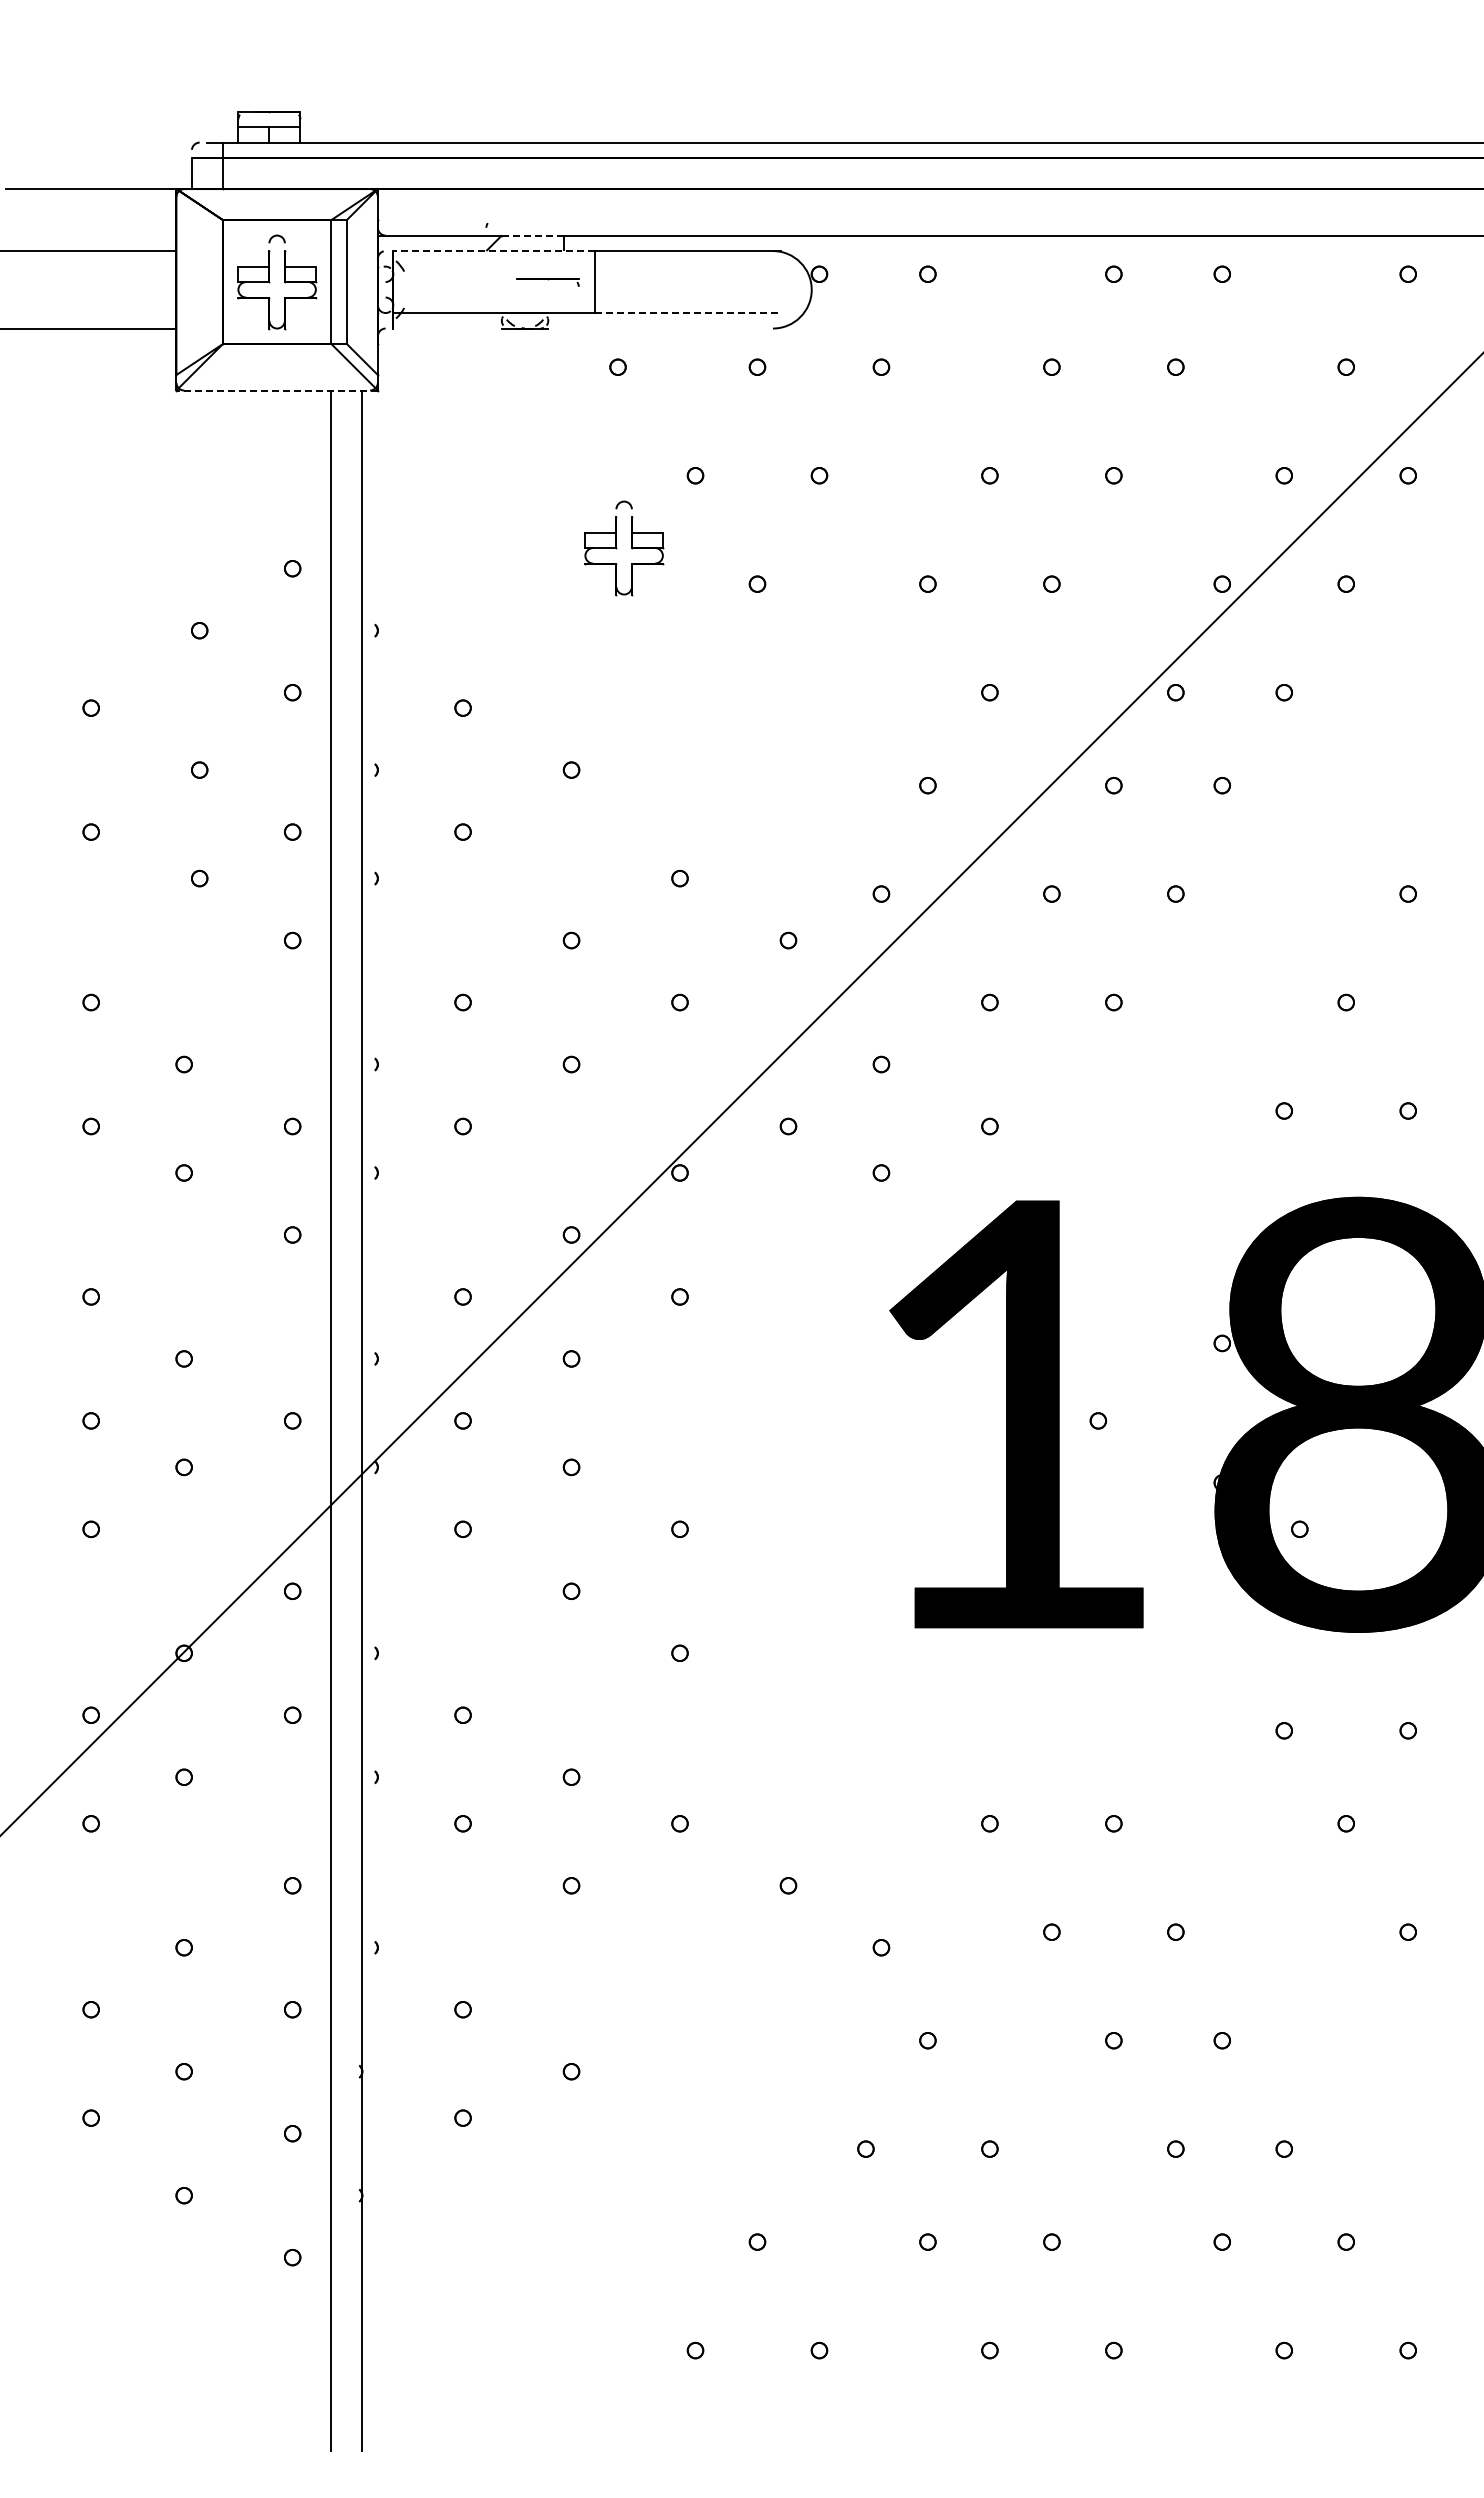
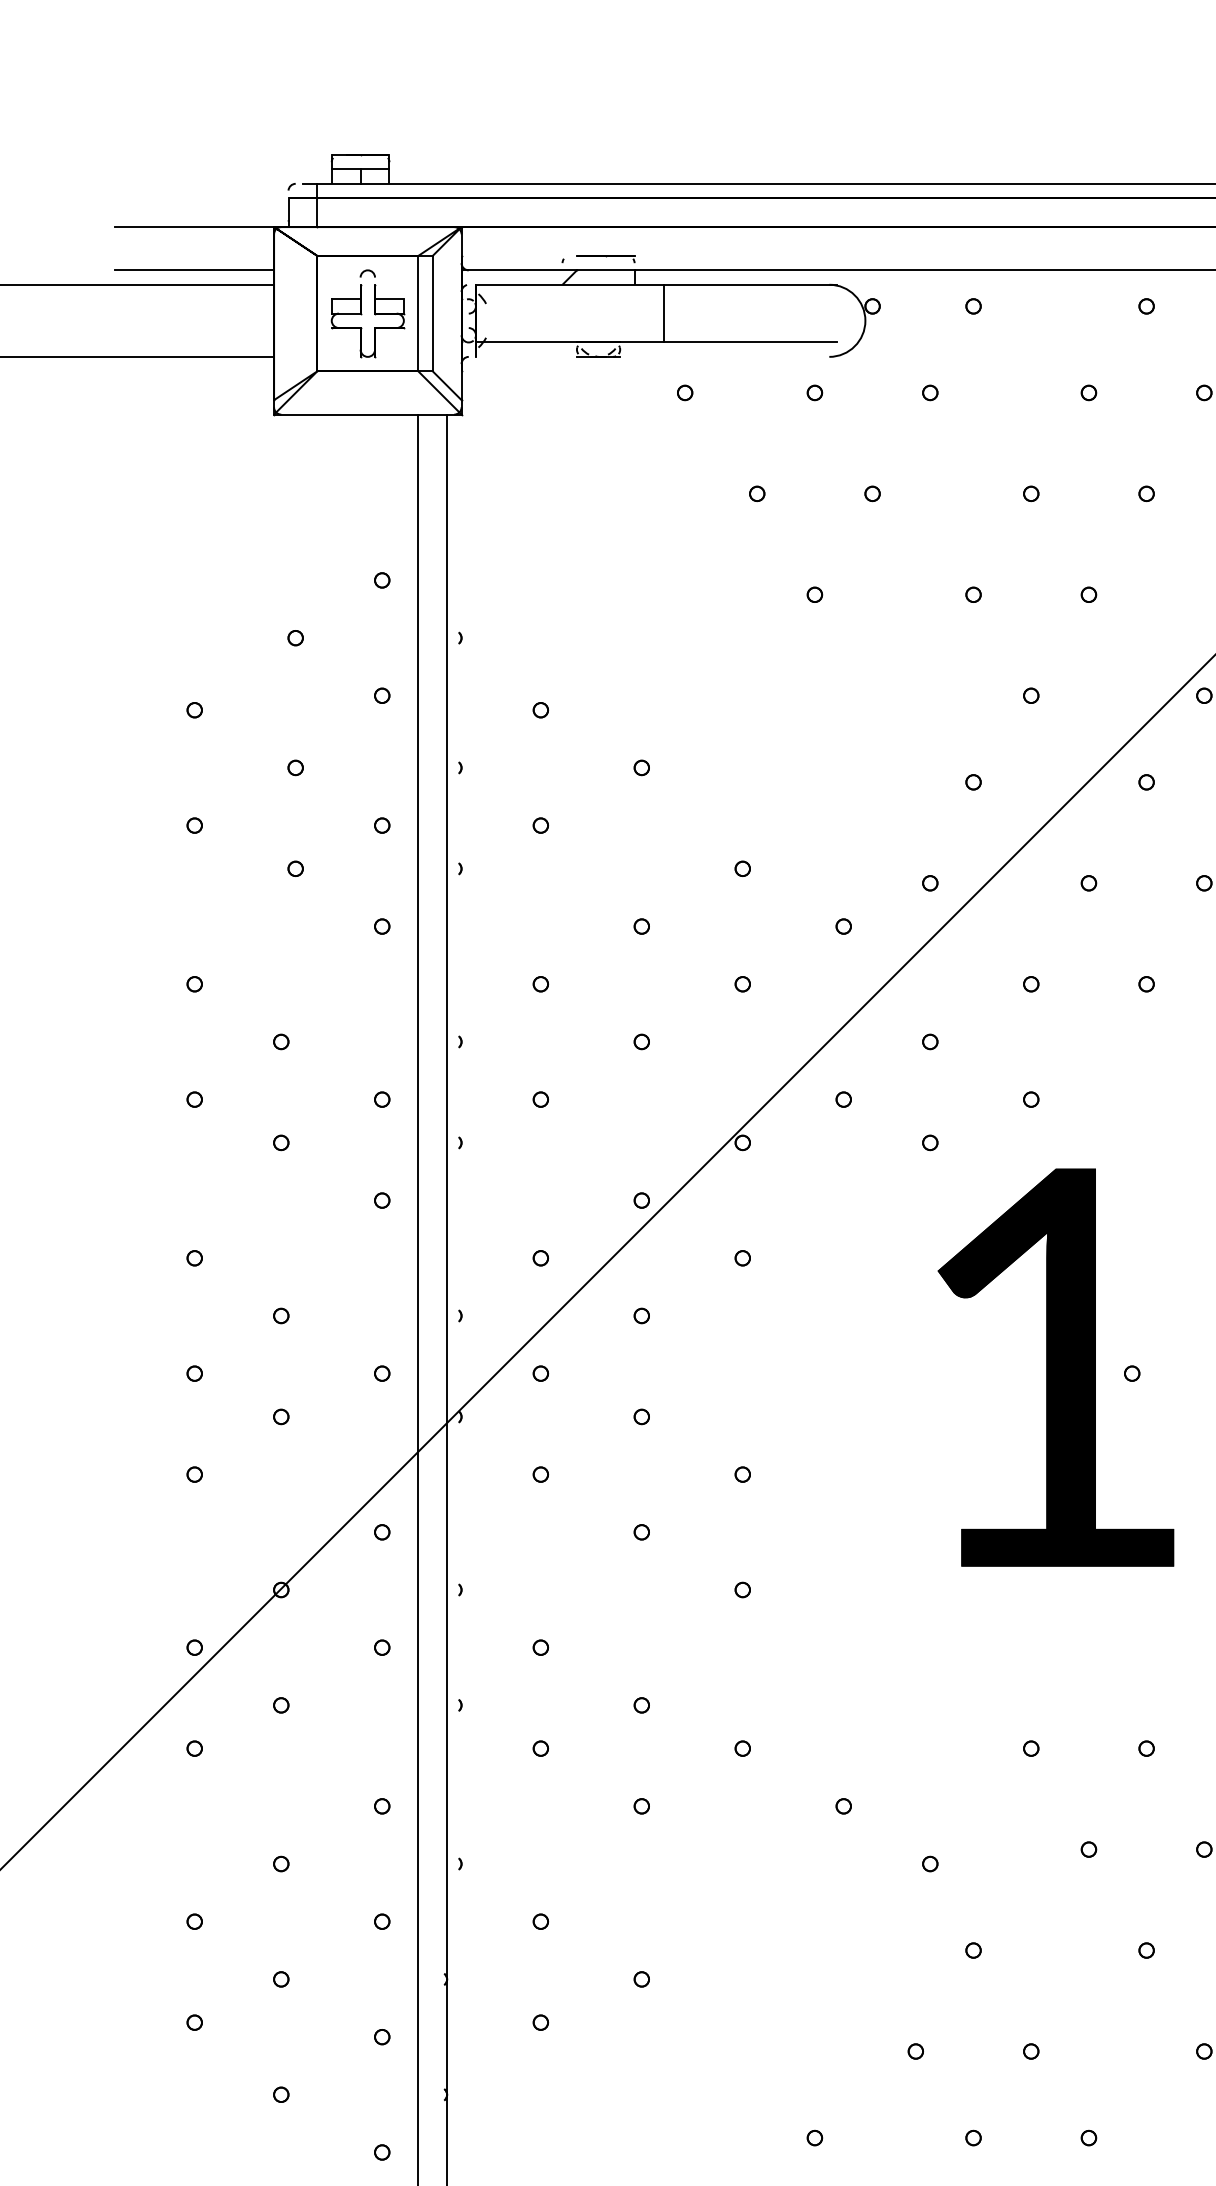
line: (91, 235) -> (195, 270), added
line: (532, 235) -> (605, 270), dashed -> solid
line: (494, 251) -> (570, 285), dashed -> solid
part: (547, 282) -> (605, 259), moved
line: (687, 313) -> (749, 342), dashed -> solid
line: (277, 390) -> (368, 414), dashed -> solid
part: (617, 548) -> (684, 561), removed

